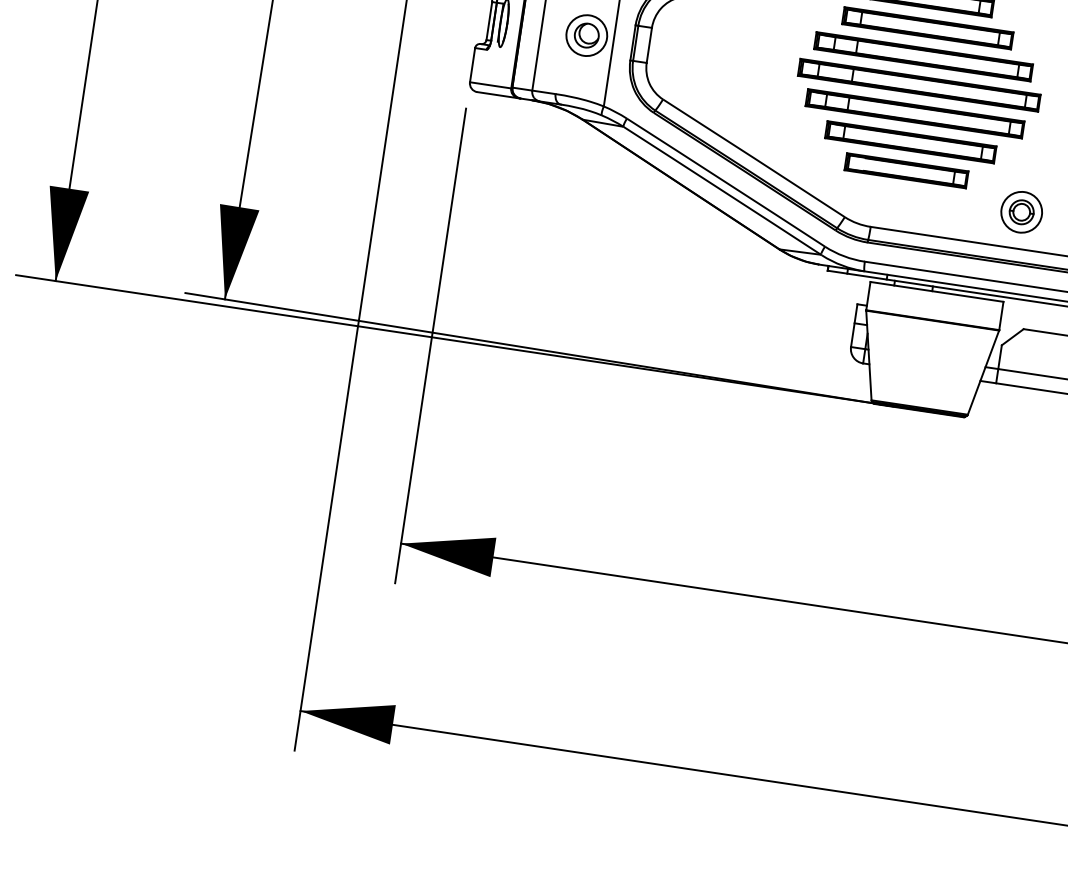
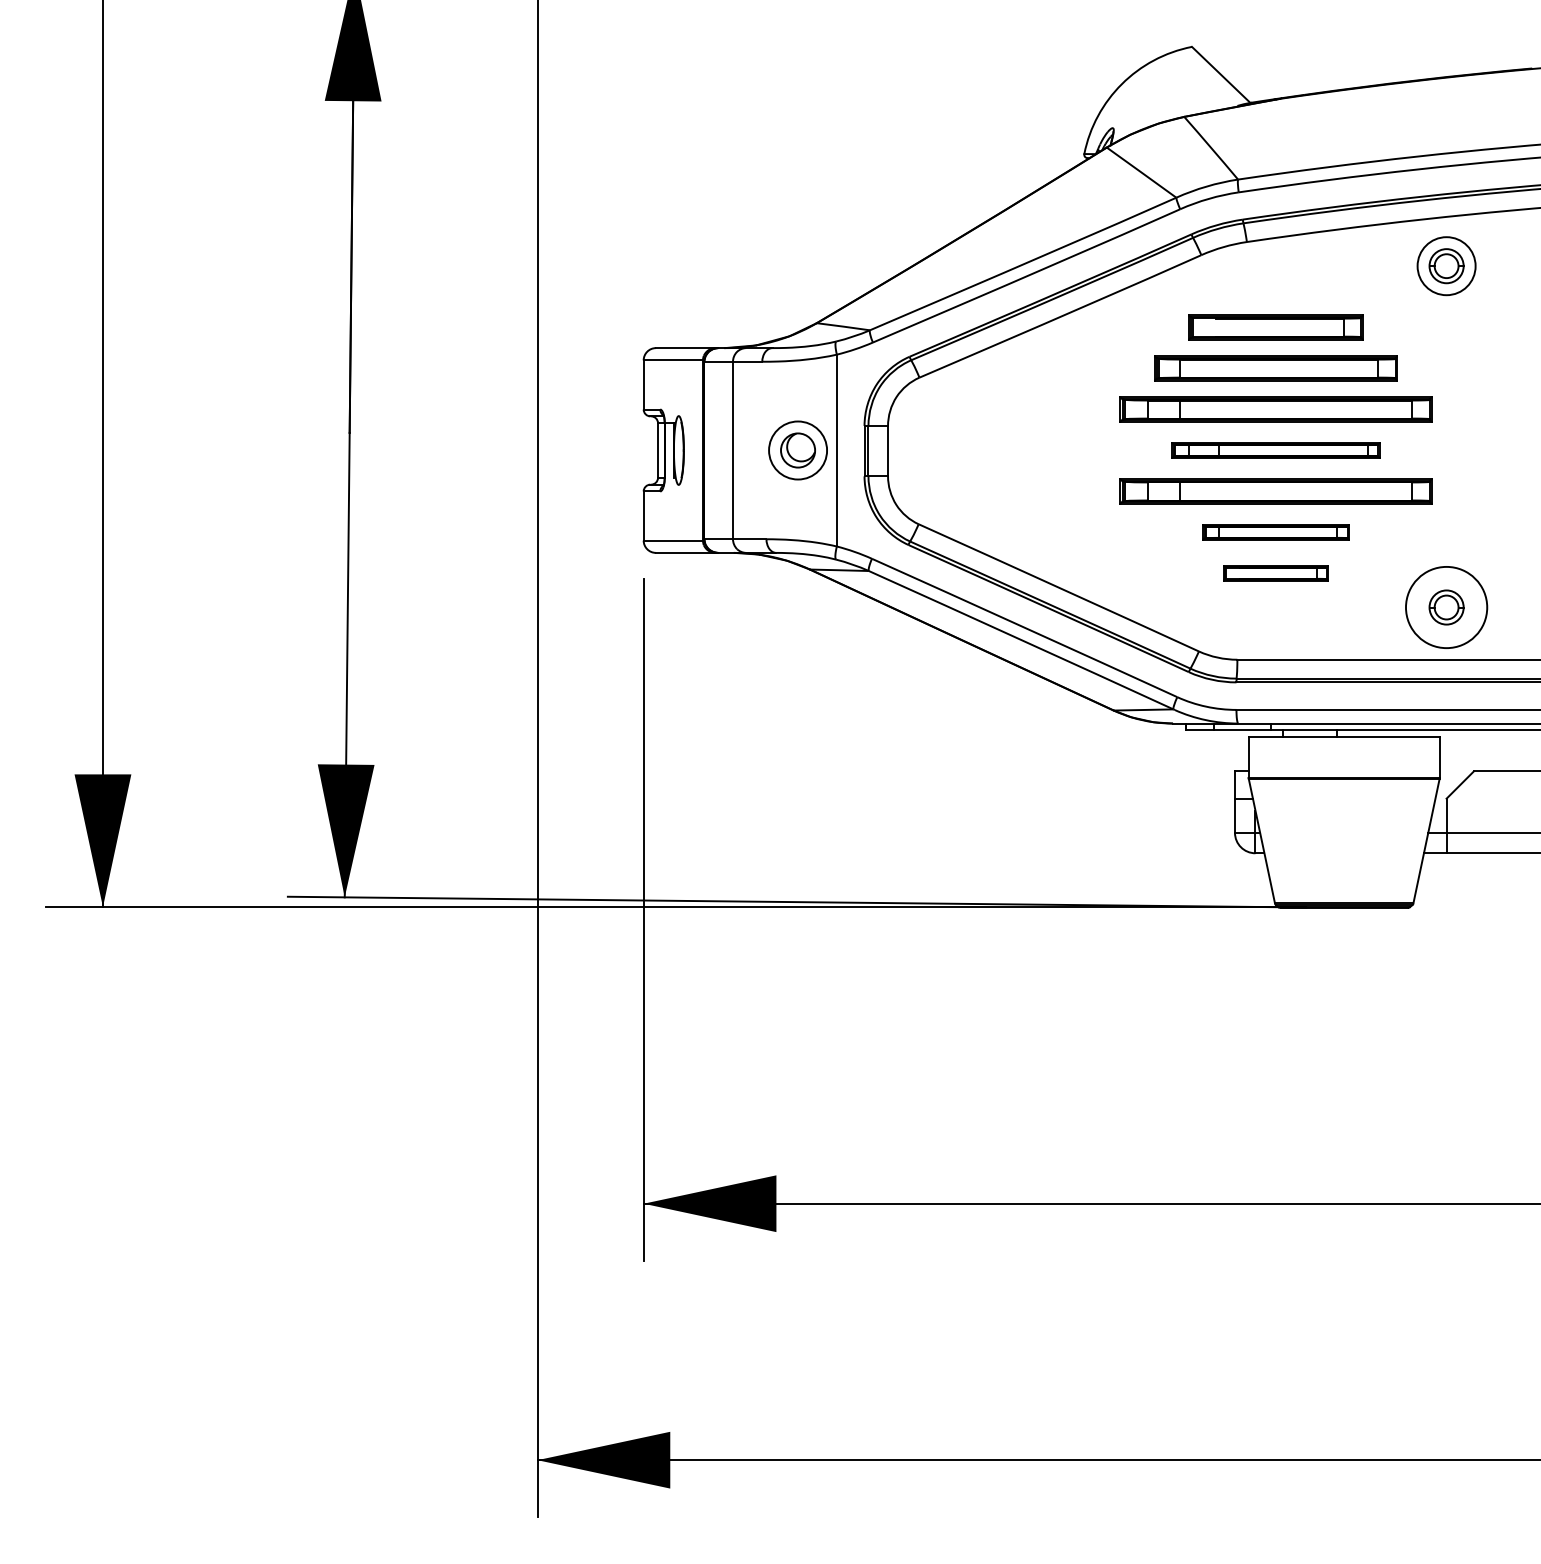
part: (918, 85) -> (1275, 450), size x0.6
part: (910, 142) -> (1275, 532), size x0.6
part: (906, 170) -> (1275, 573), size x0.6
circle: (1021, 212) -> (1446, 607), size x1.4

